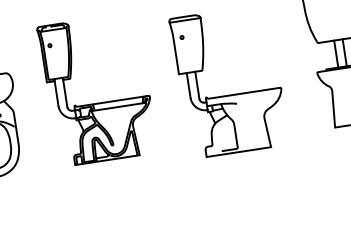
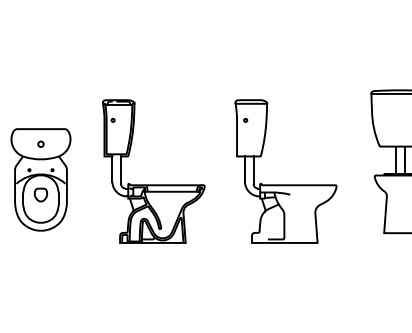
part: (99, 102) -> (153, 184), moved

